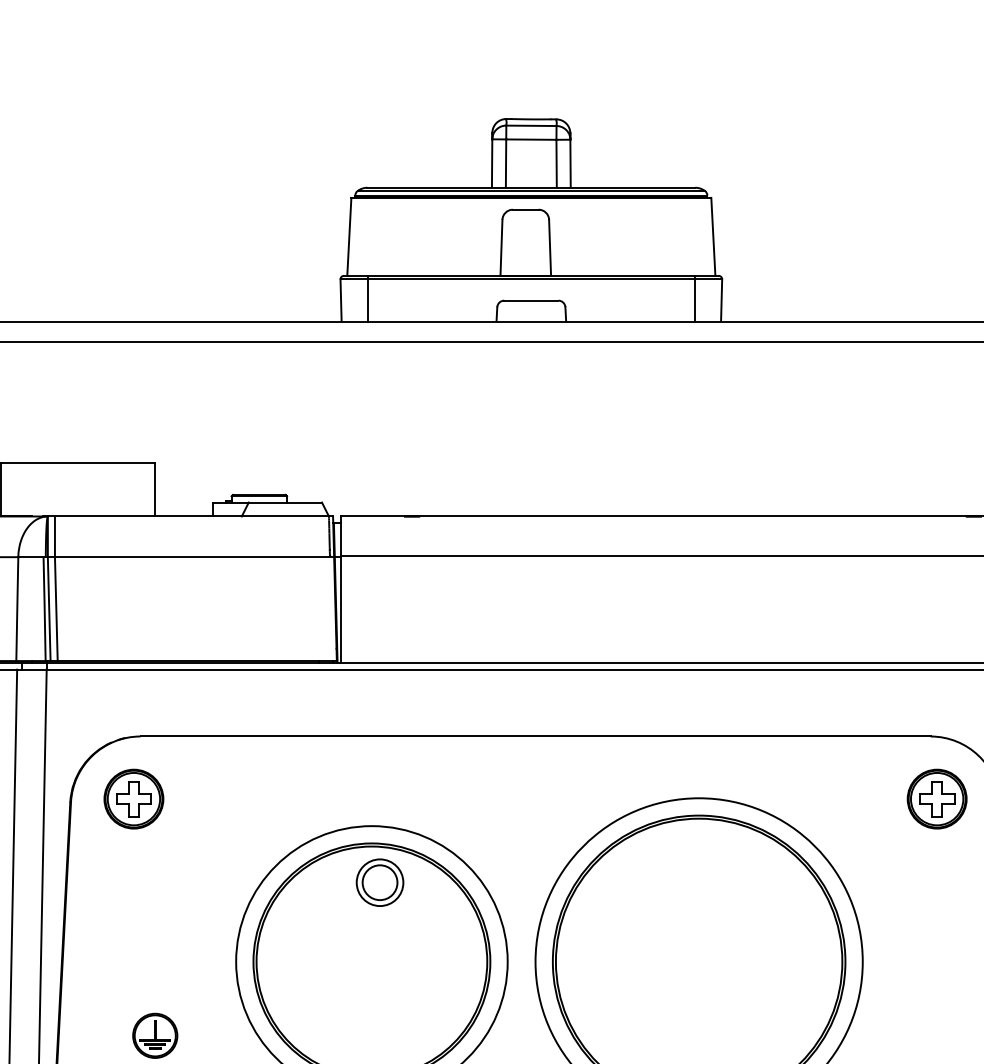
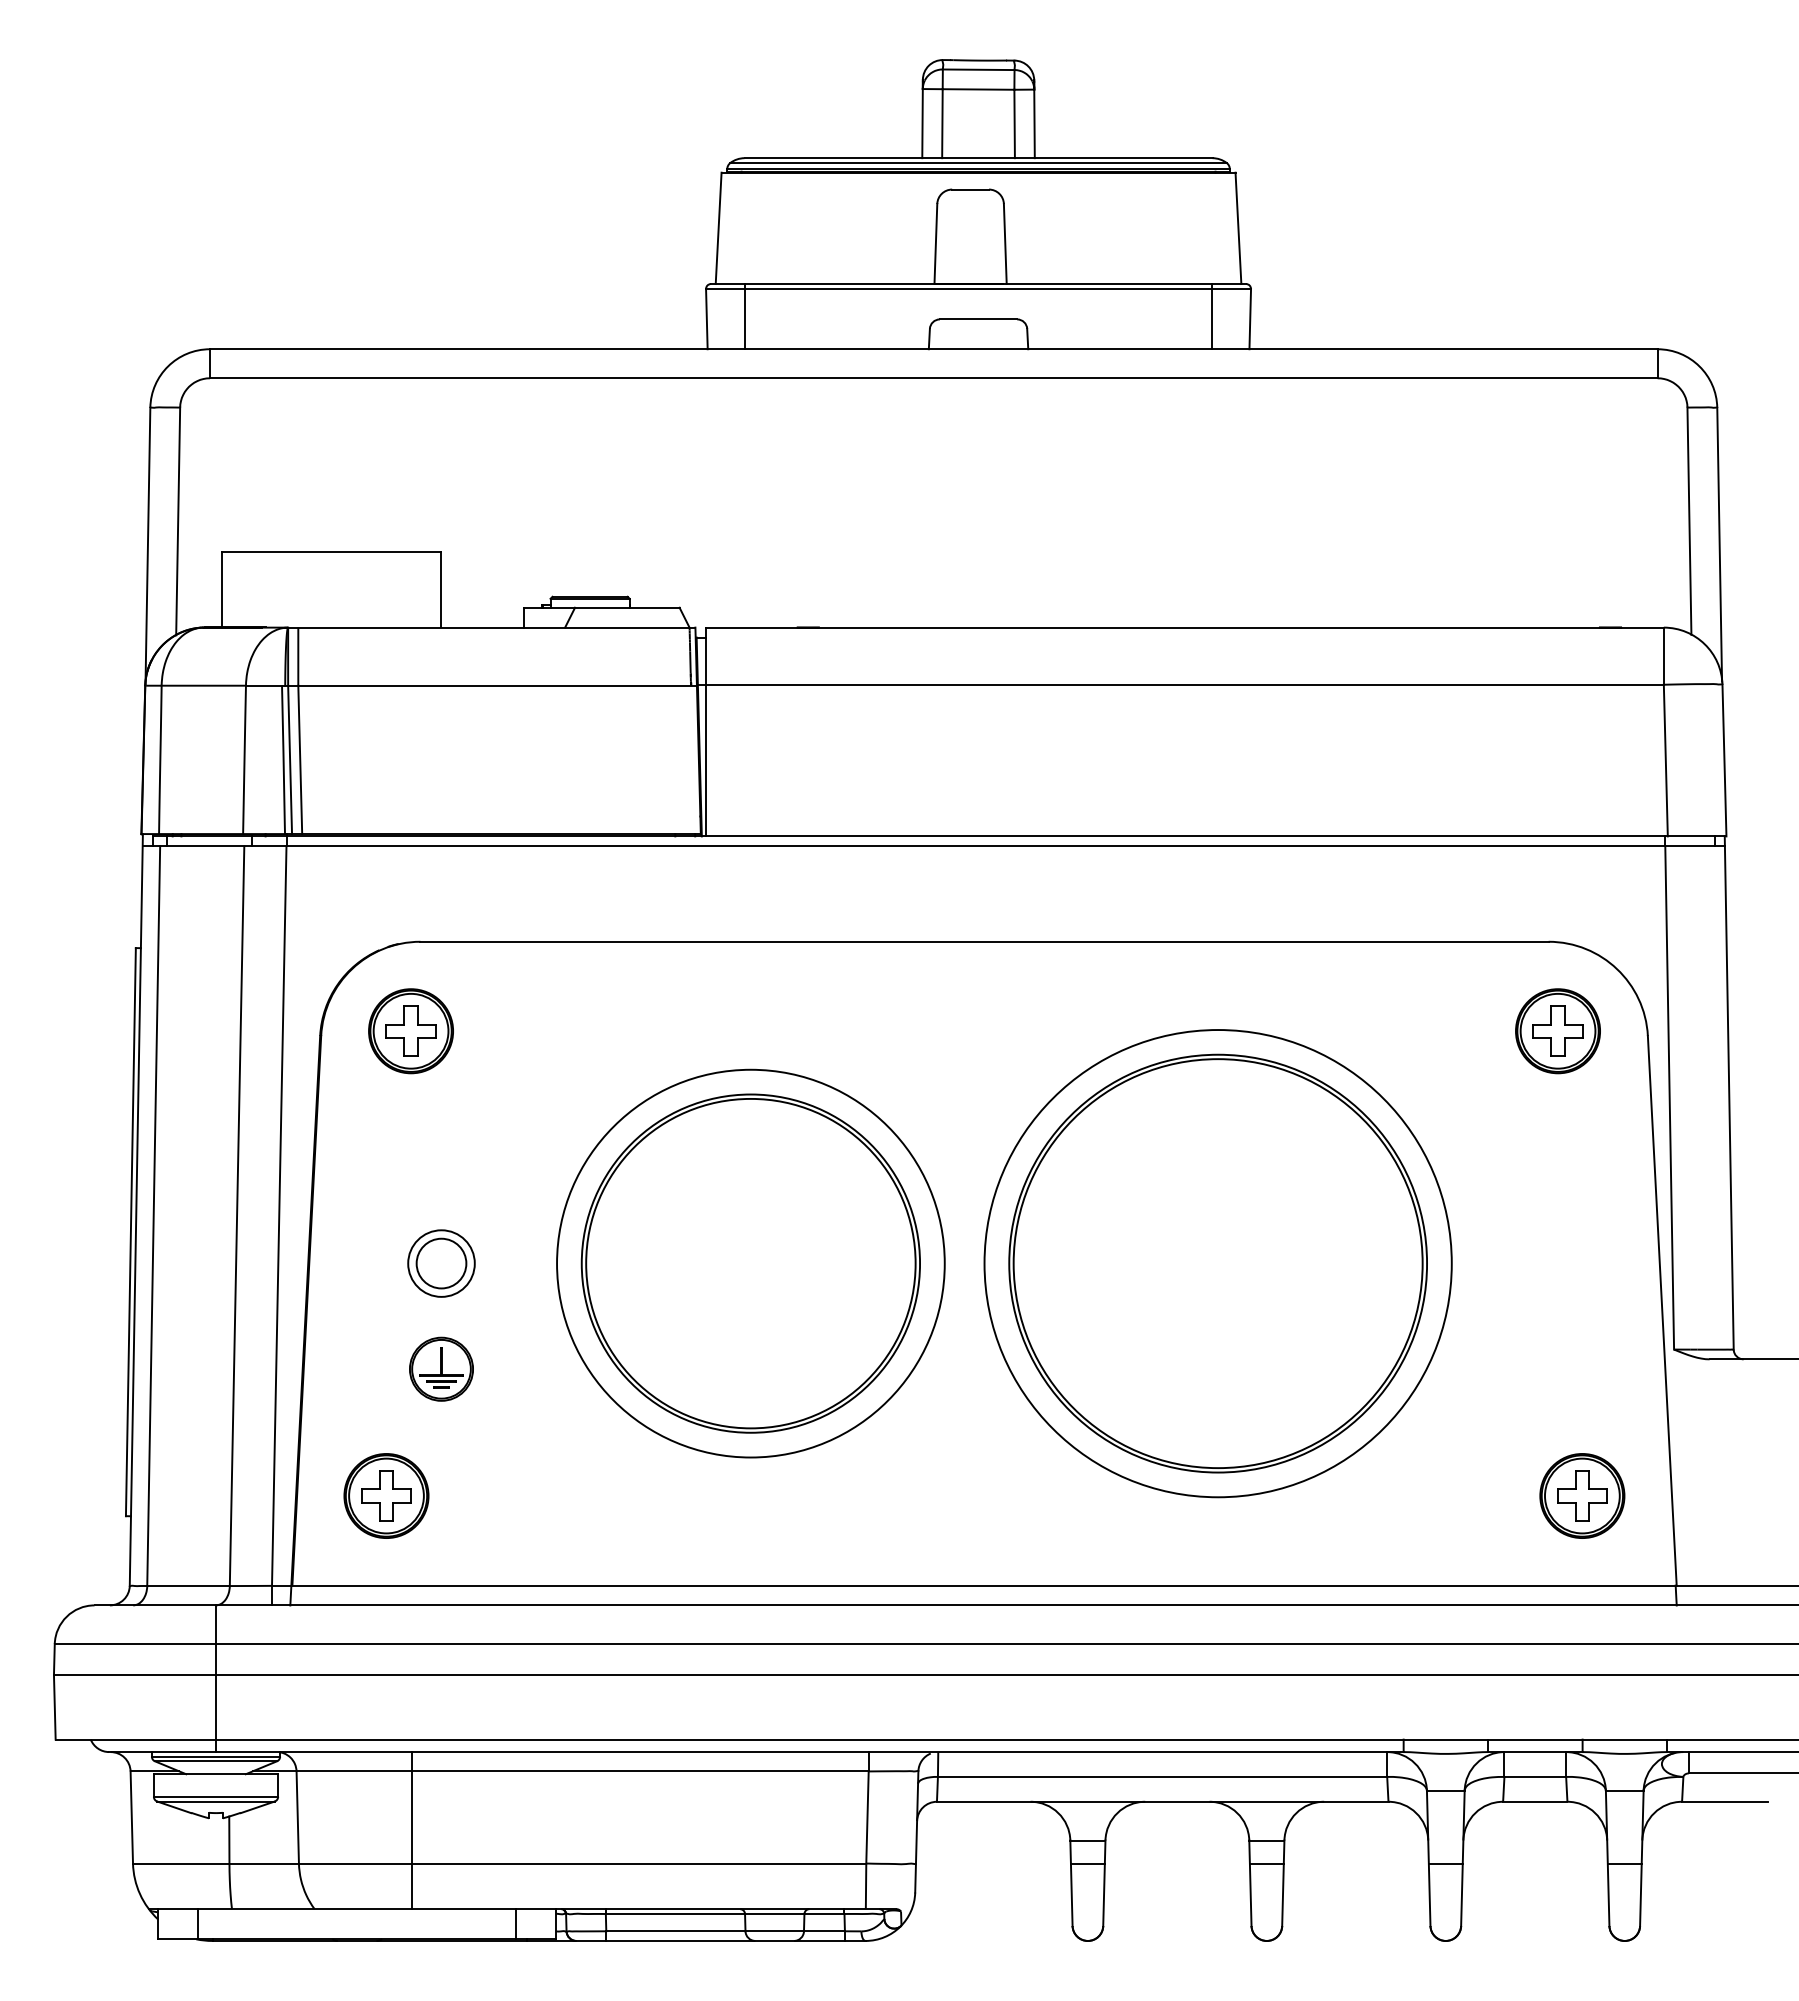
part: (380, 882) -> (441, 1263), moved

